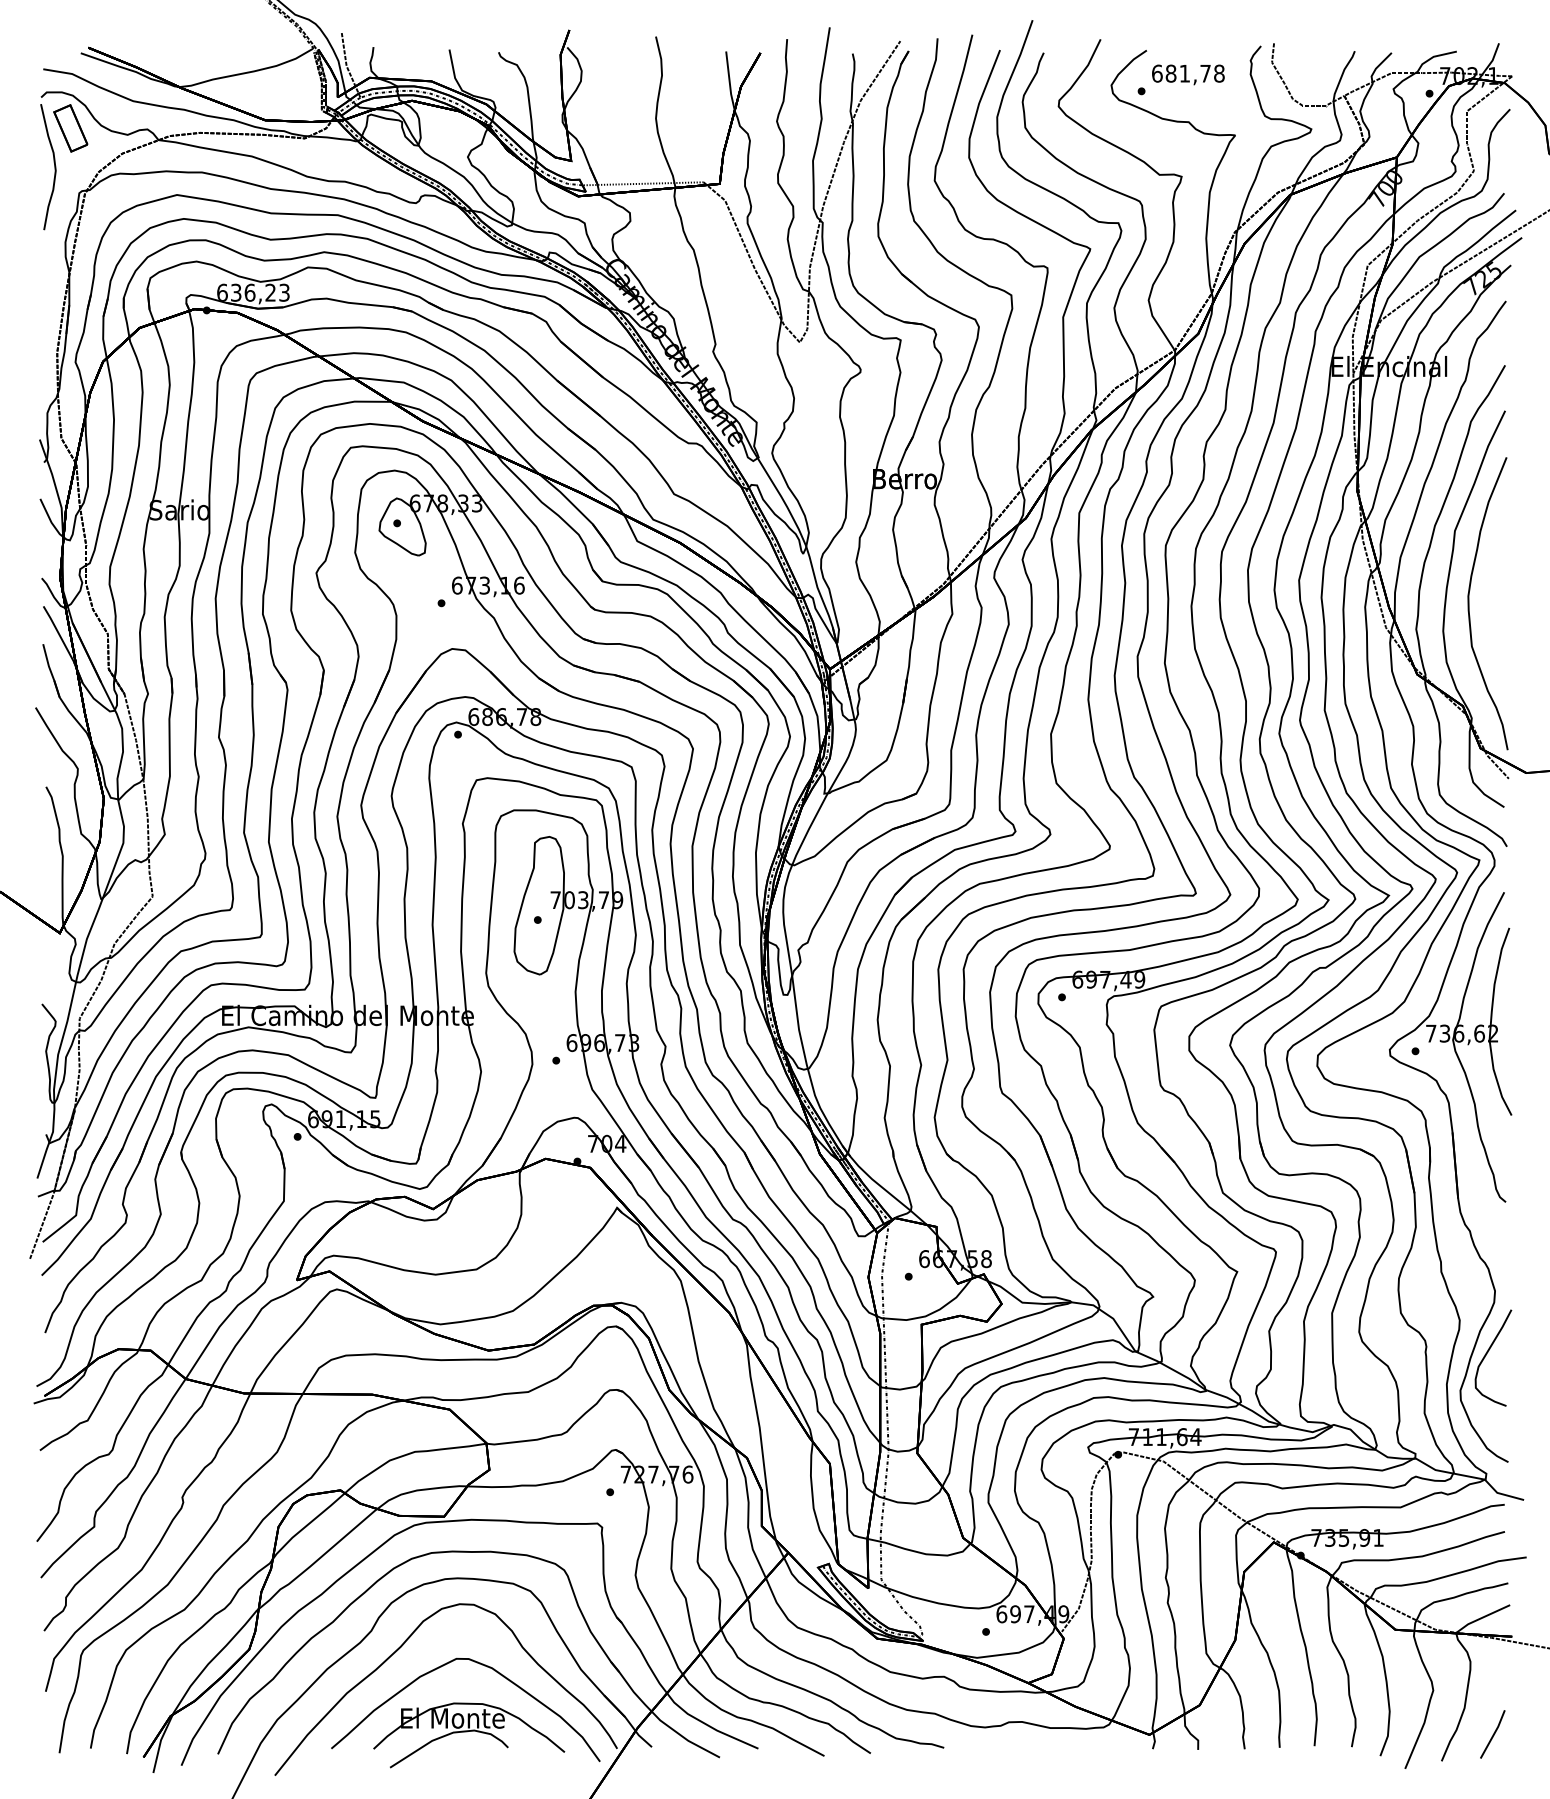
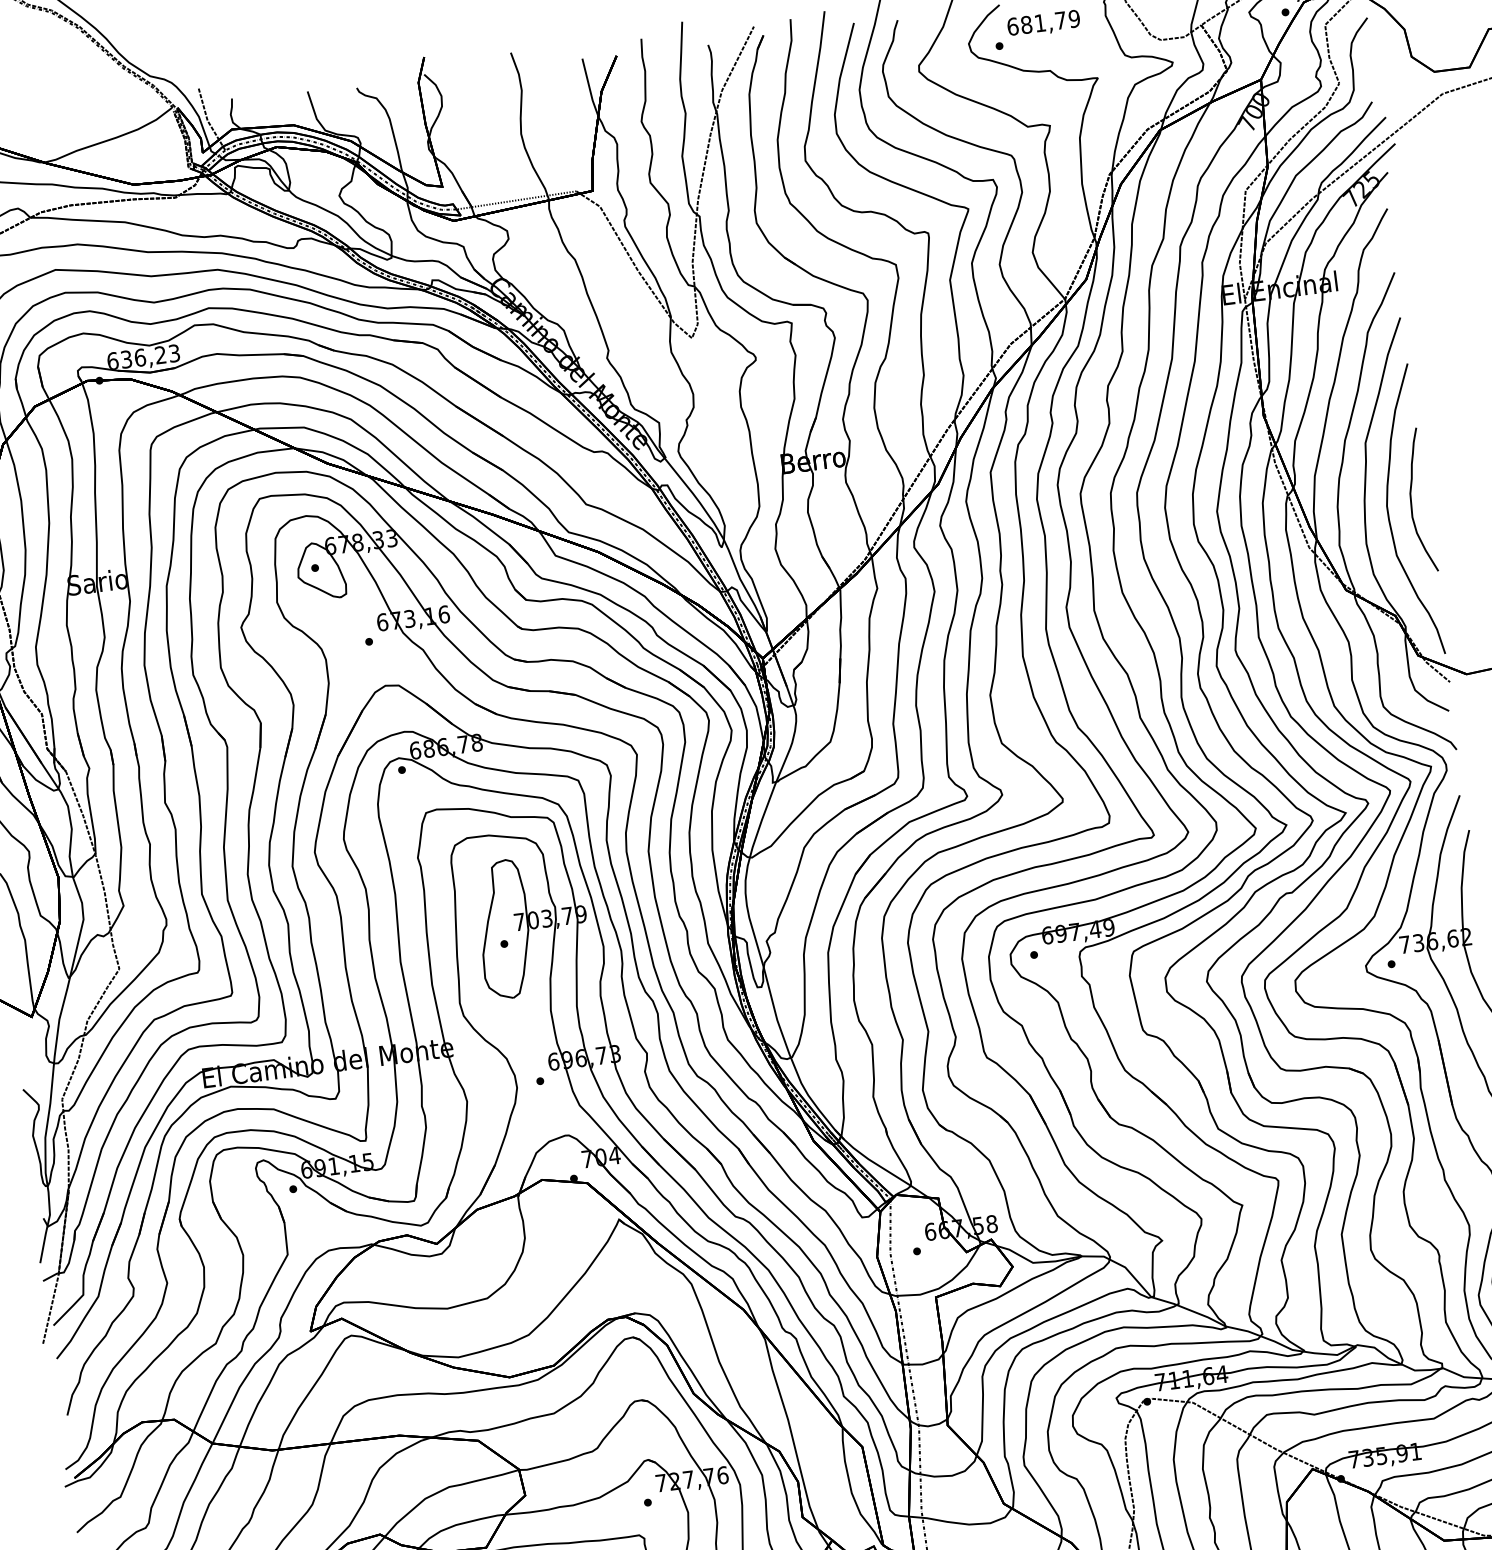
text: (1219, 73) -> (1074, 18), 681,78 -> 681,79
curve: (1493, 594) -> (1411, 501), added

